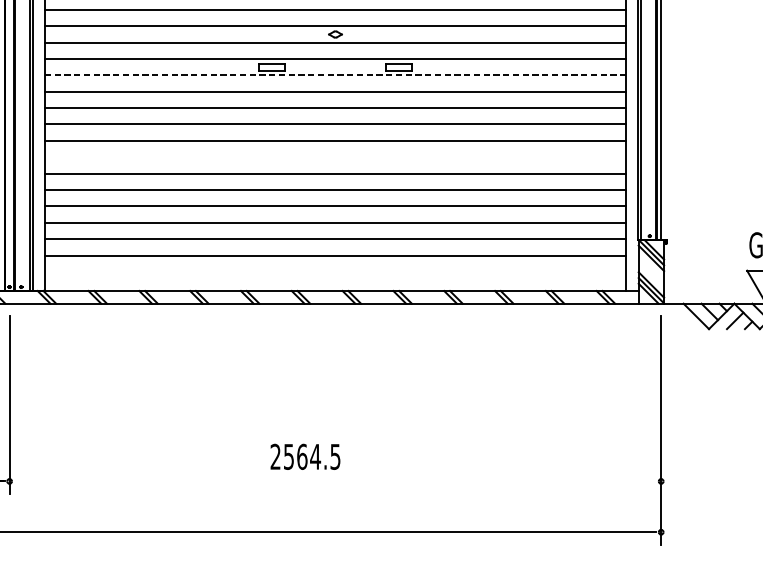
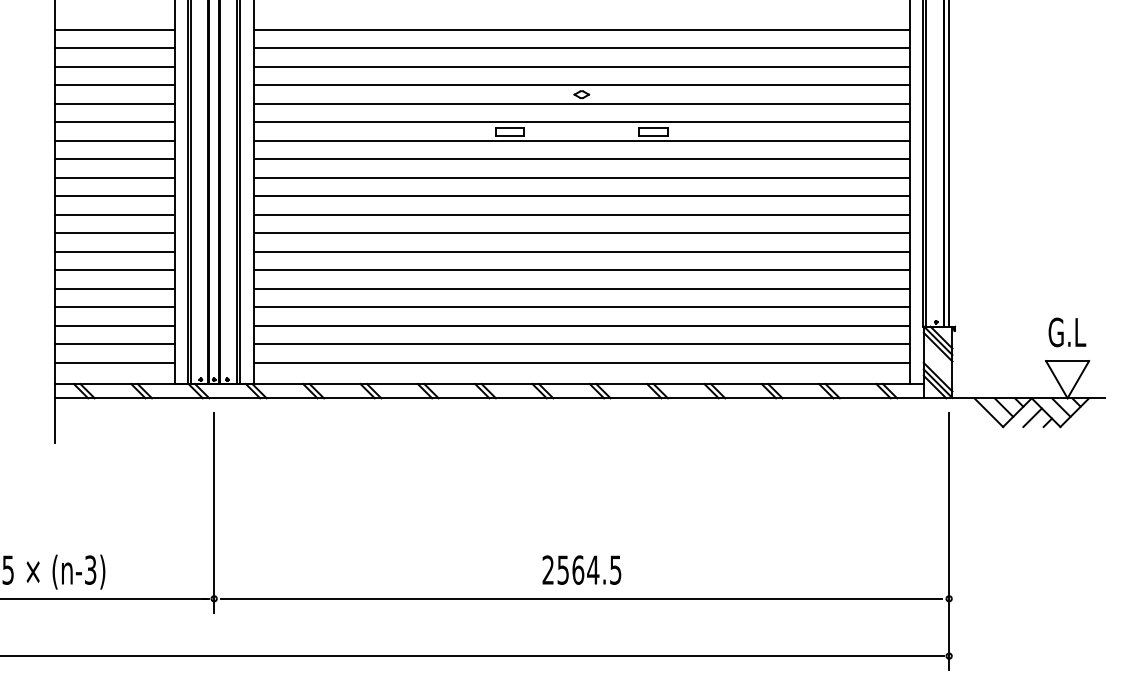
line: (335, 75) -> (581, 140), dashed -> solid
line: (335, 157) -> (581, 233), added
line: (335, 271) -> (581, 362), added
text: (305, 456) -> (581, 569), moved
line: (335, 481) -> (581, 598), added

